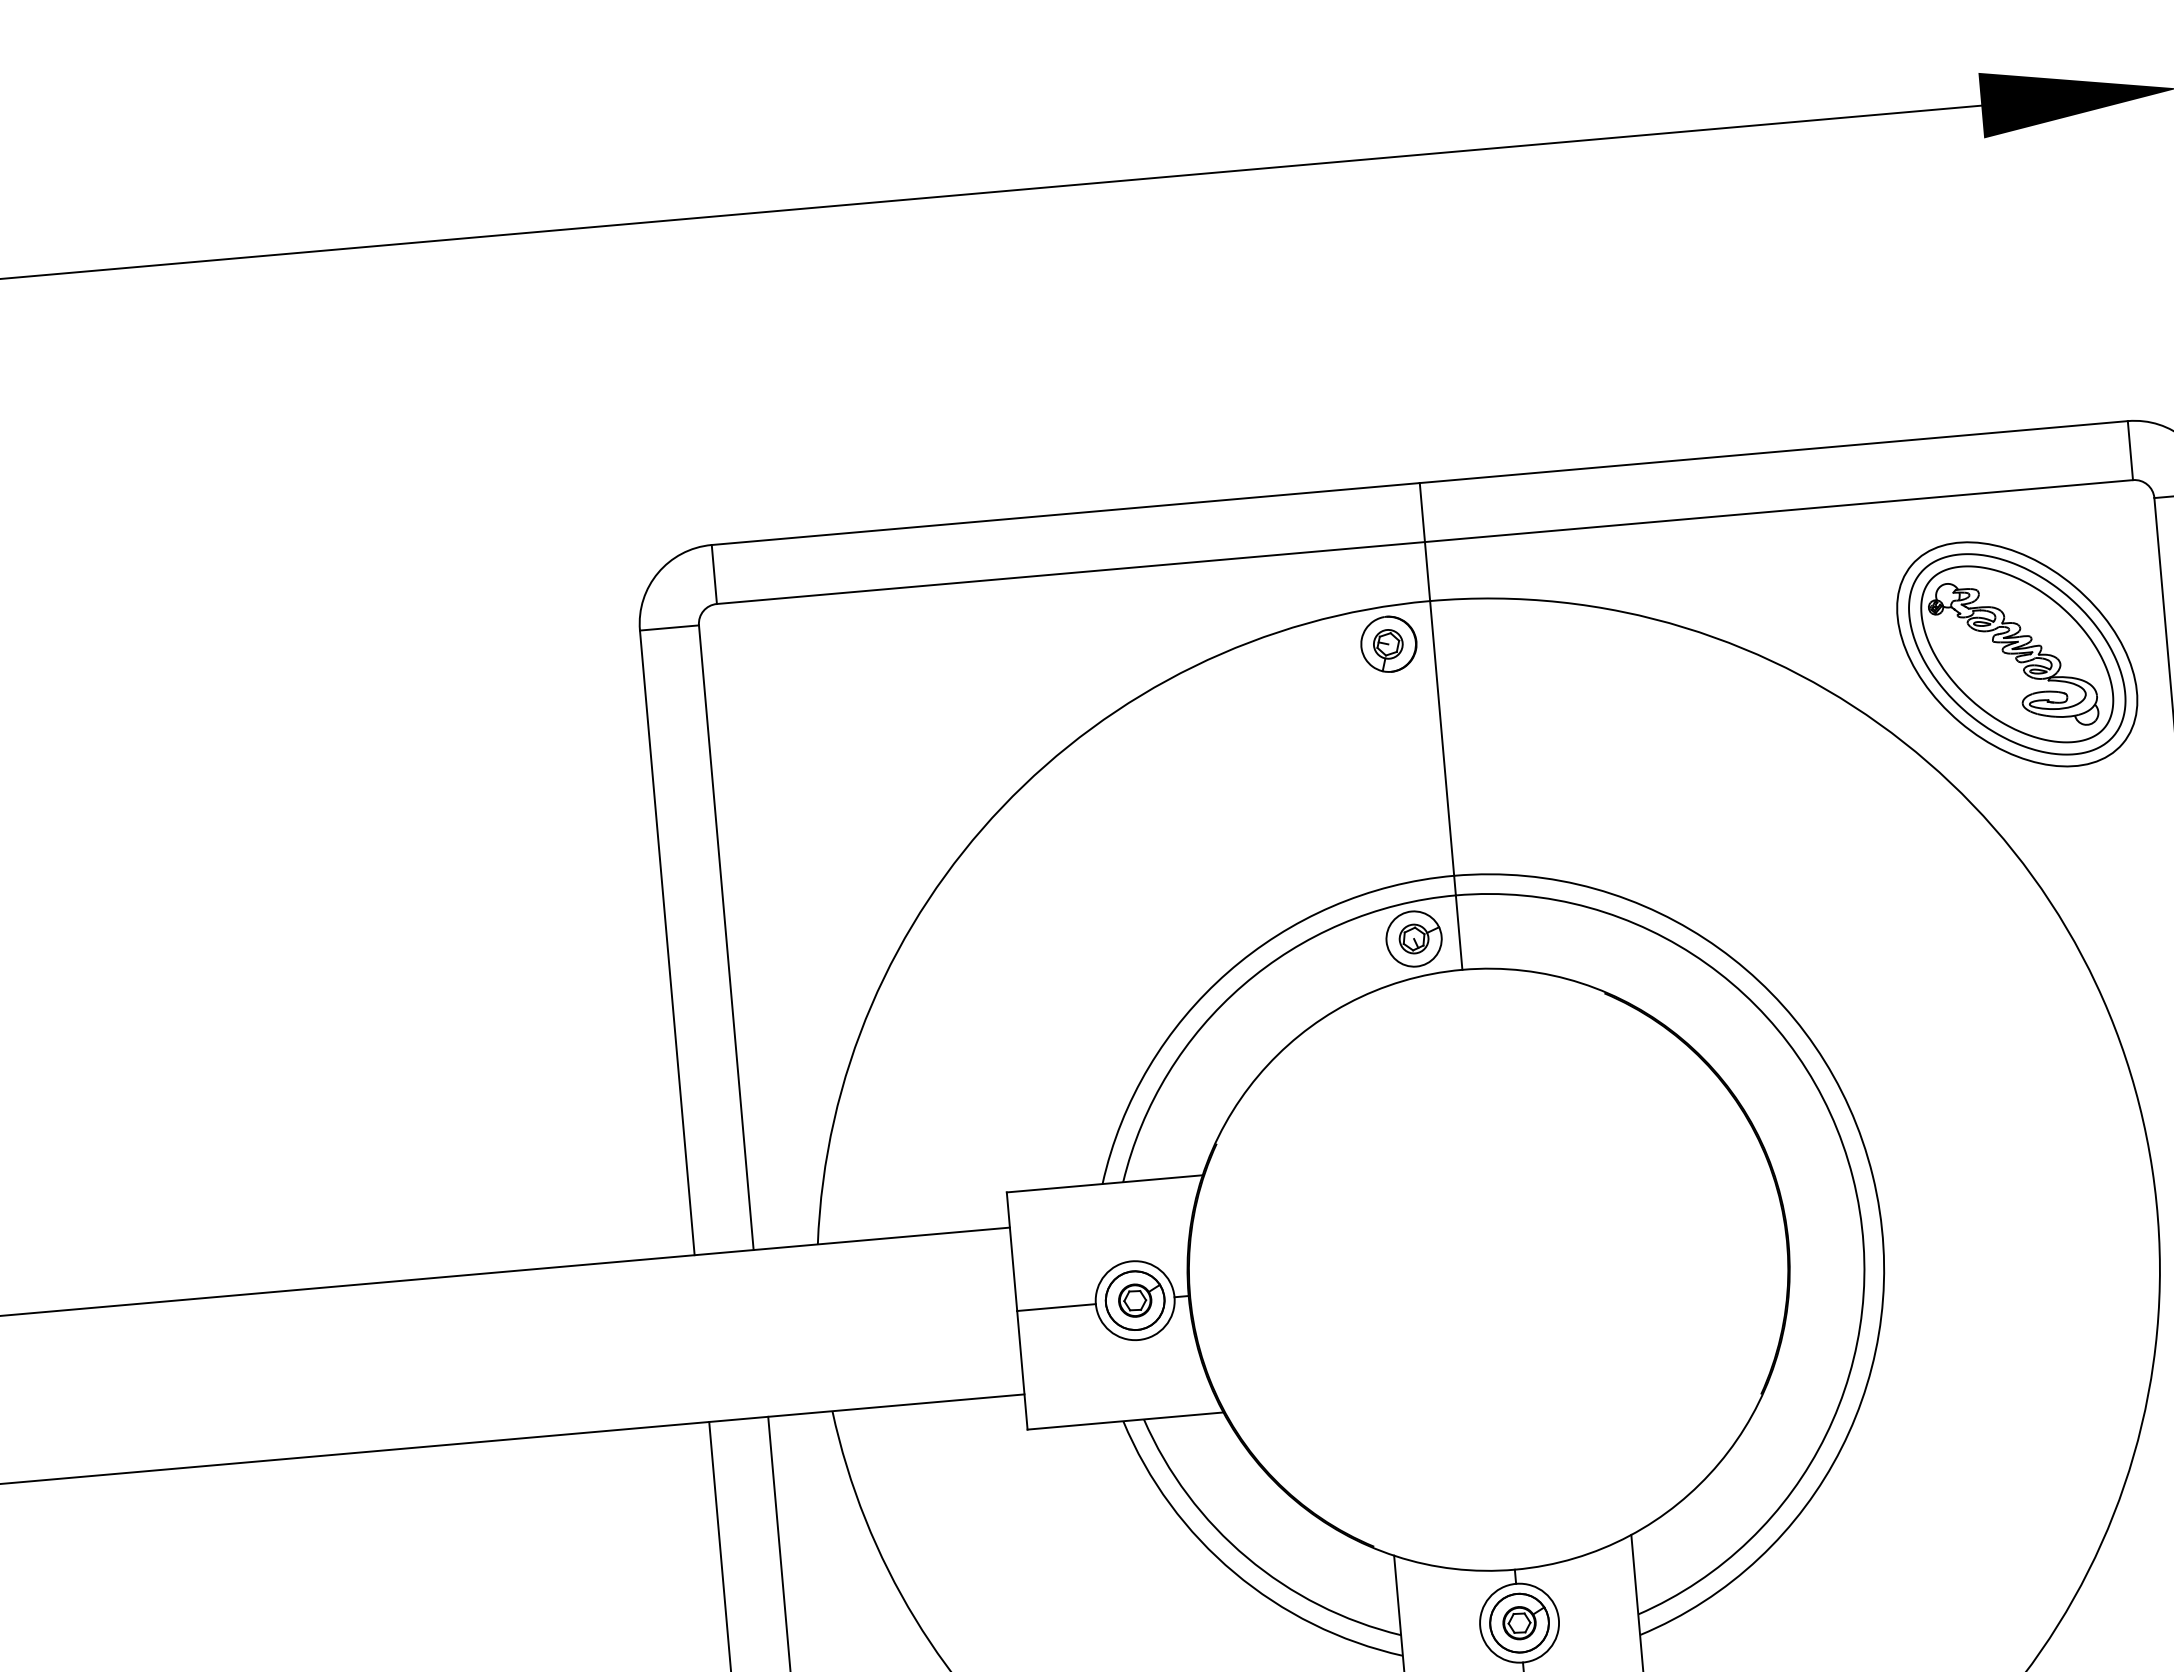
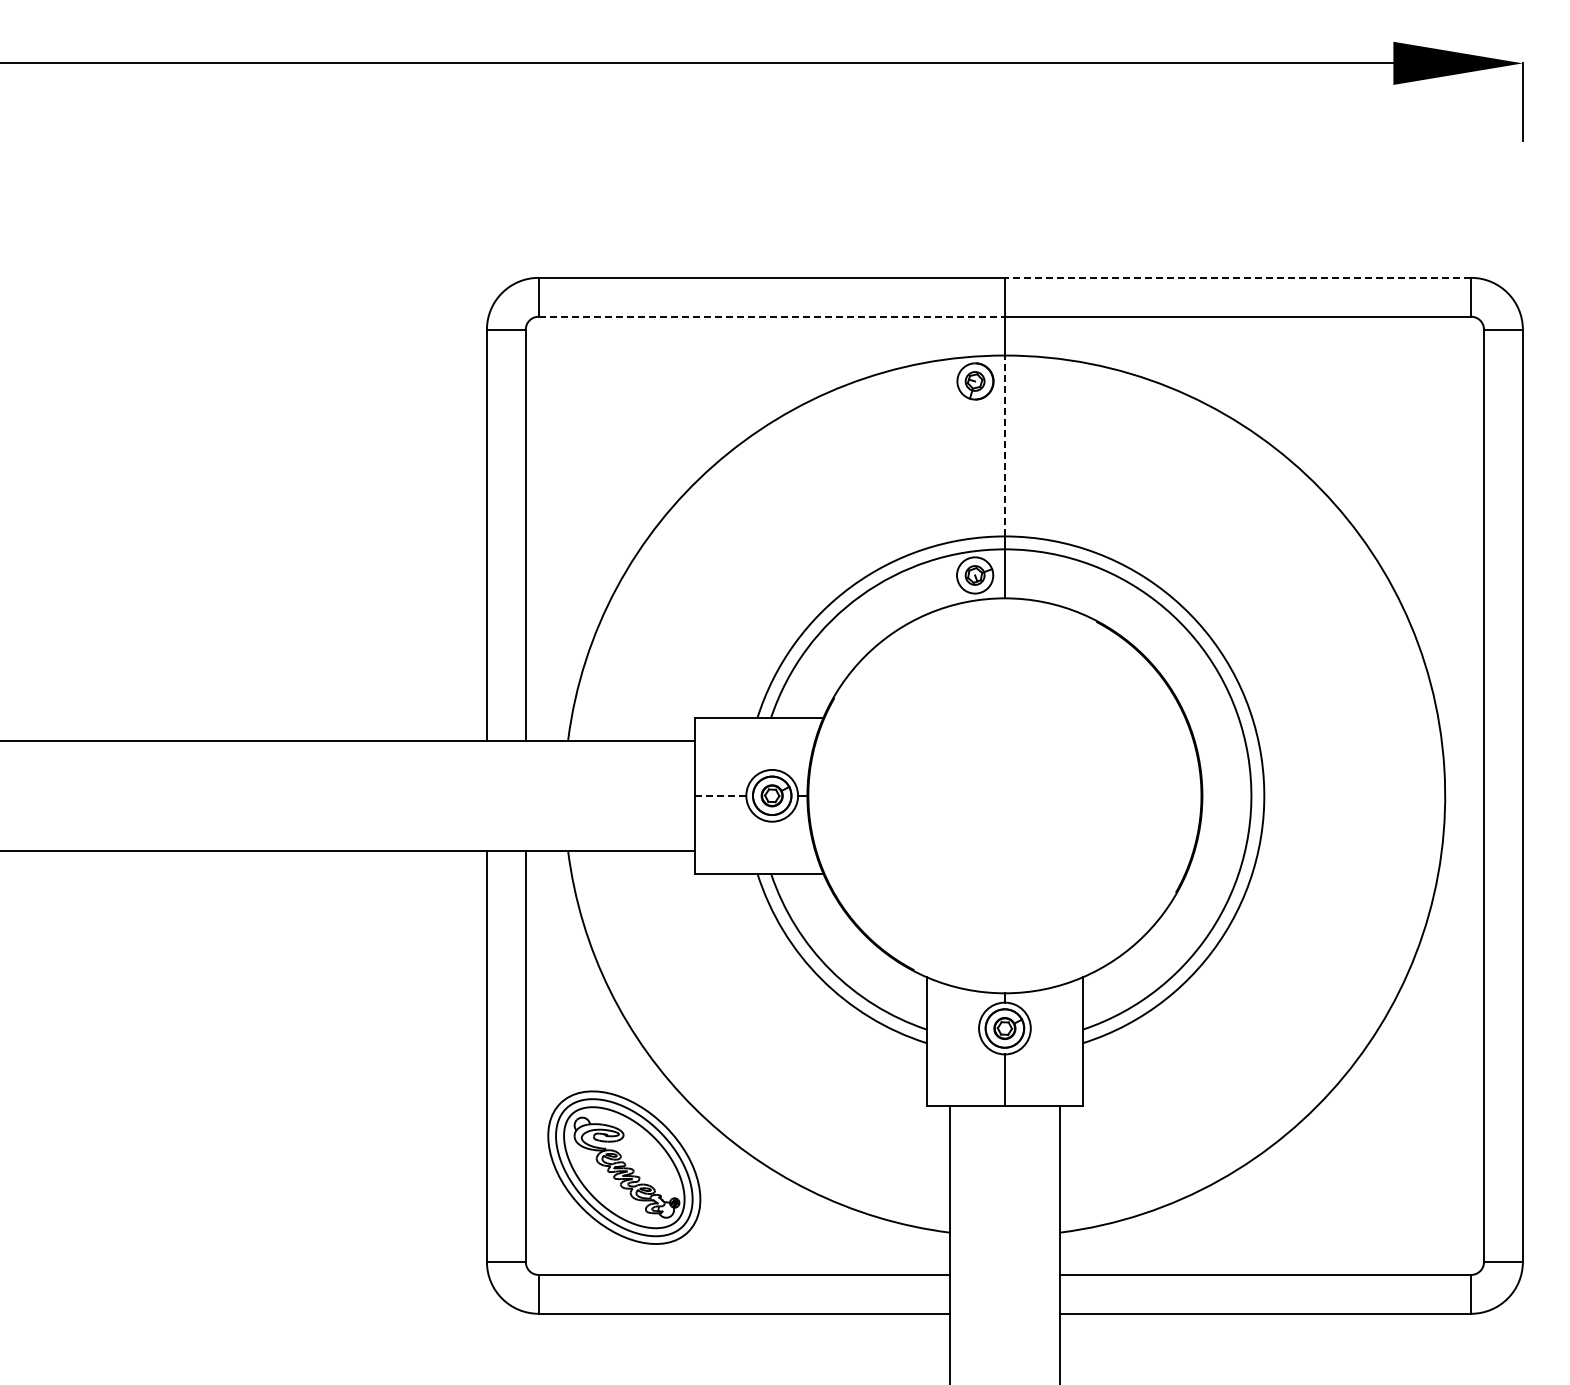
line: (1772, 451) -> (1237, 277), solid -> dashed
line: (1071, 572) -> (772, 316), solid -> dashed
part: (2017, 653) -> (1385, 423), removed
line: (1441, 737) -> (1004, 445), solid -> dashed
line: (1056, 1307) -> (720, 795), solid -> dashed

